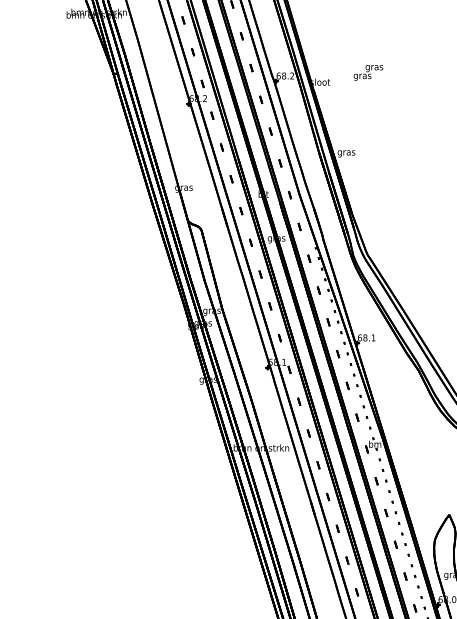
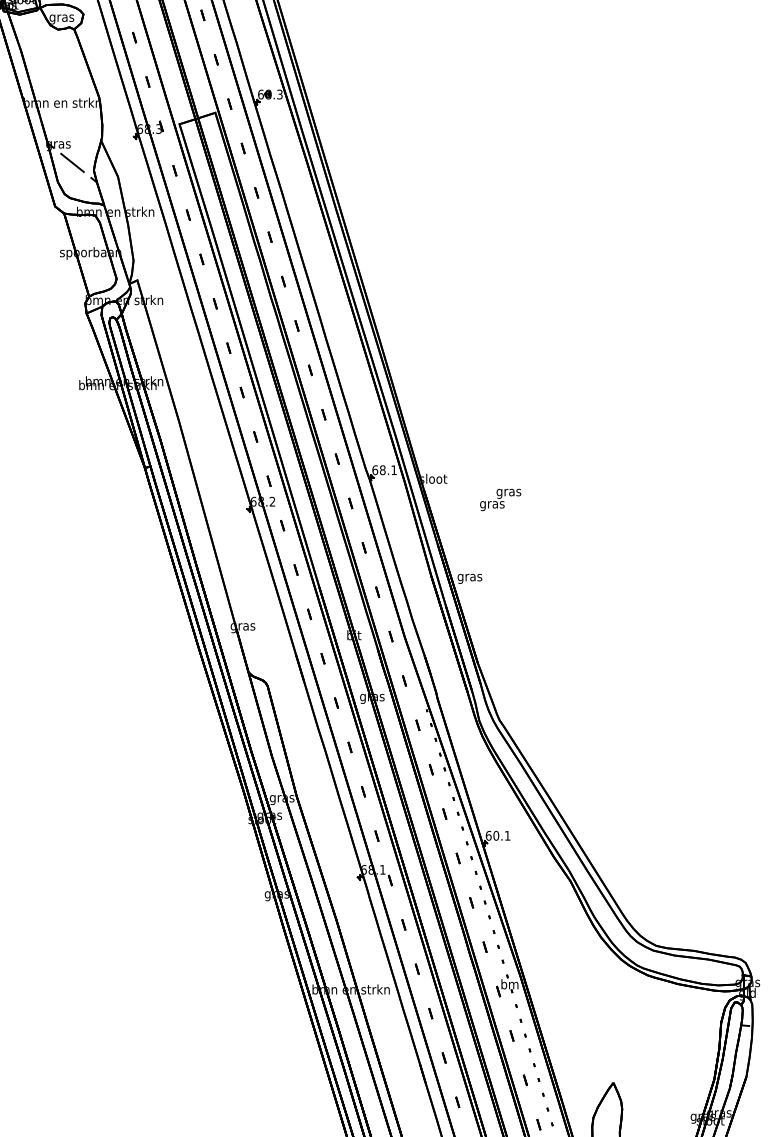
text: (368, 72) -> (500, 499), moved
text: (291, 75) -> (393, 469), 68.2 -> 68.1
text: (365, 337) -> (496, 835), 68.1 -> 60.1

